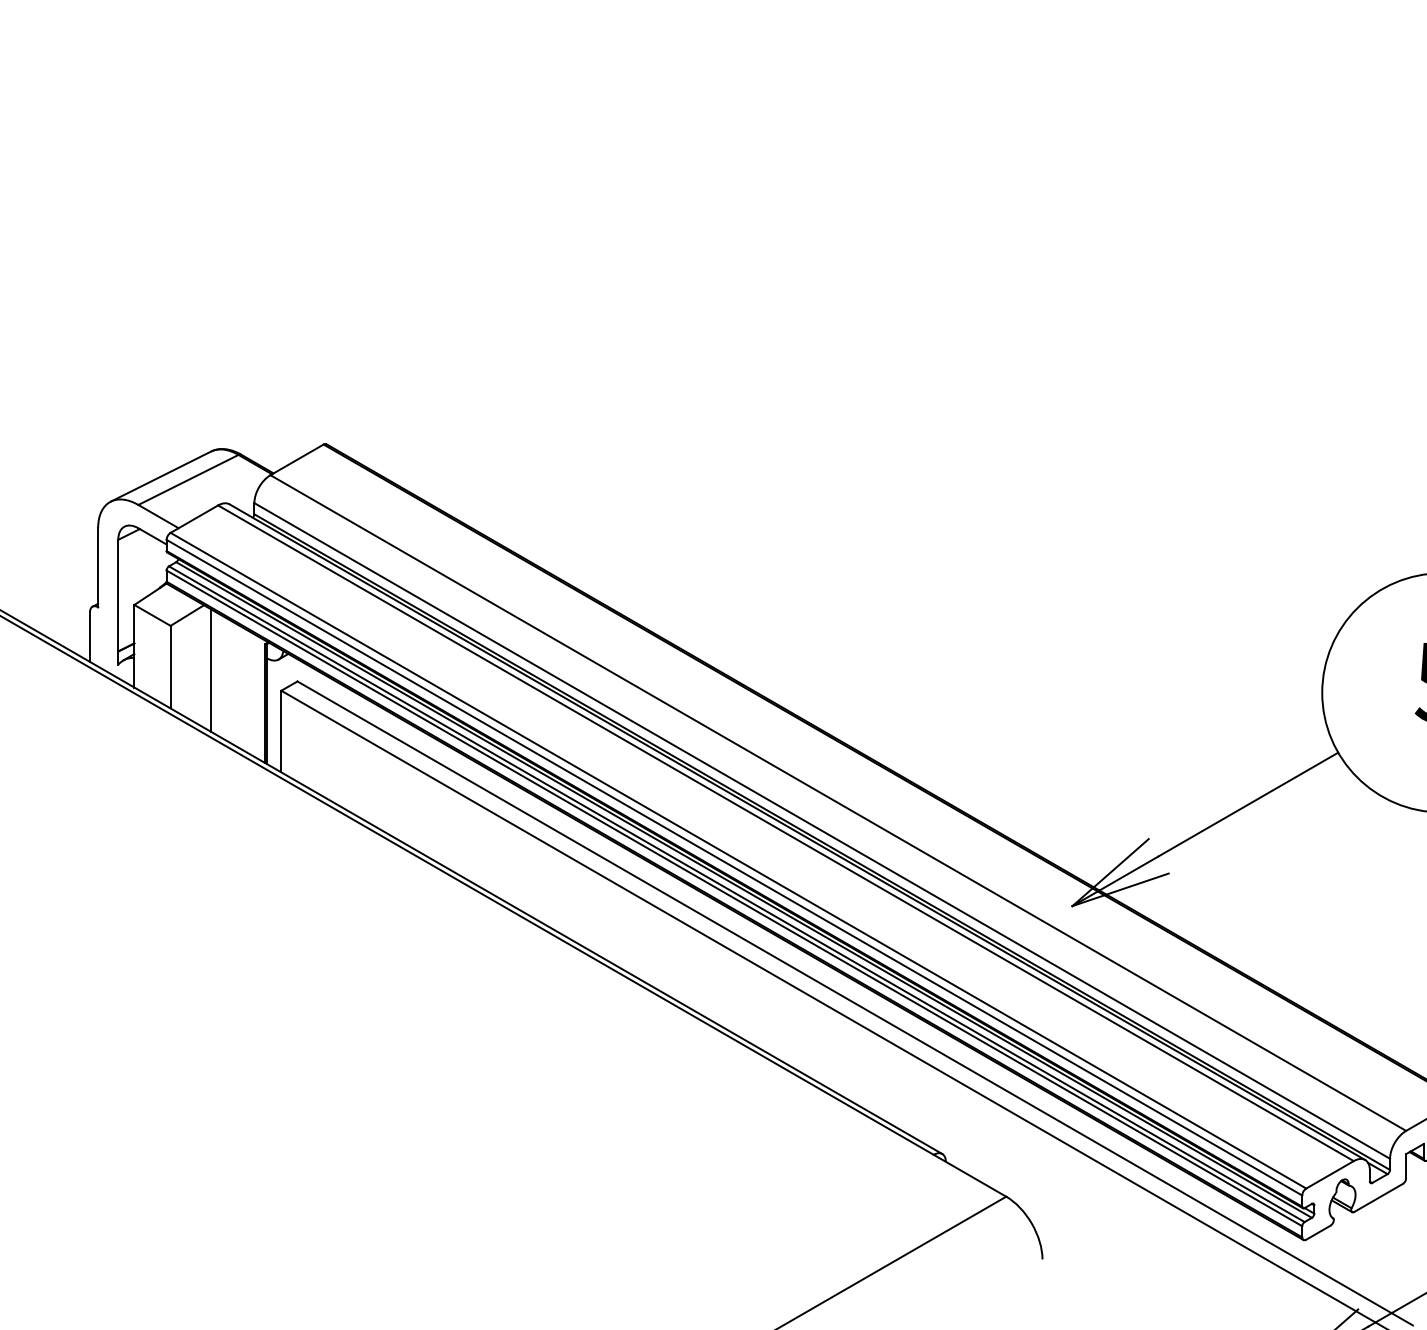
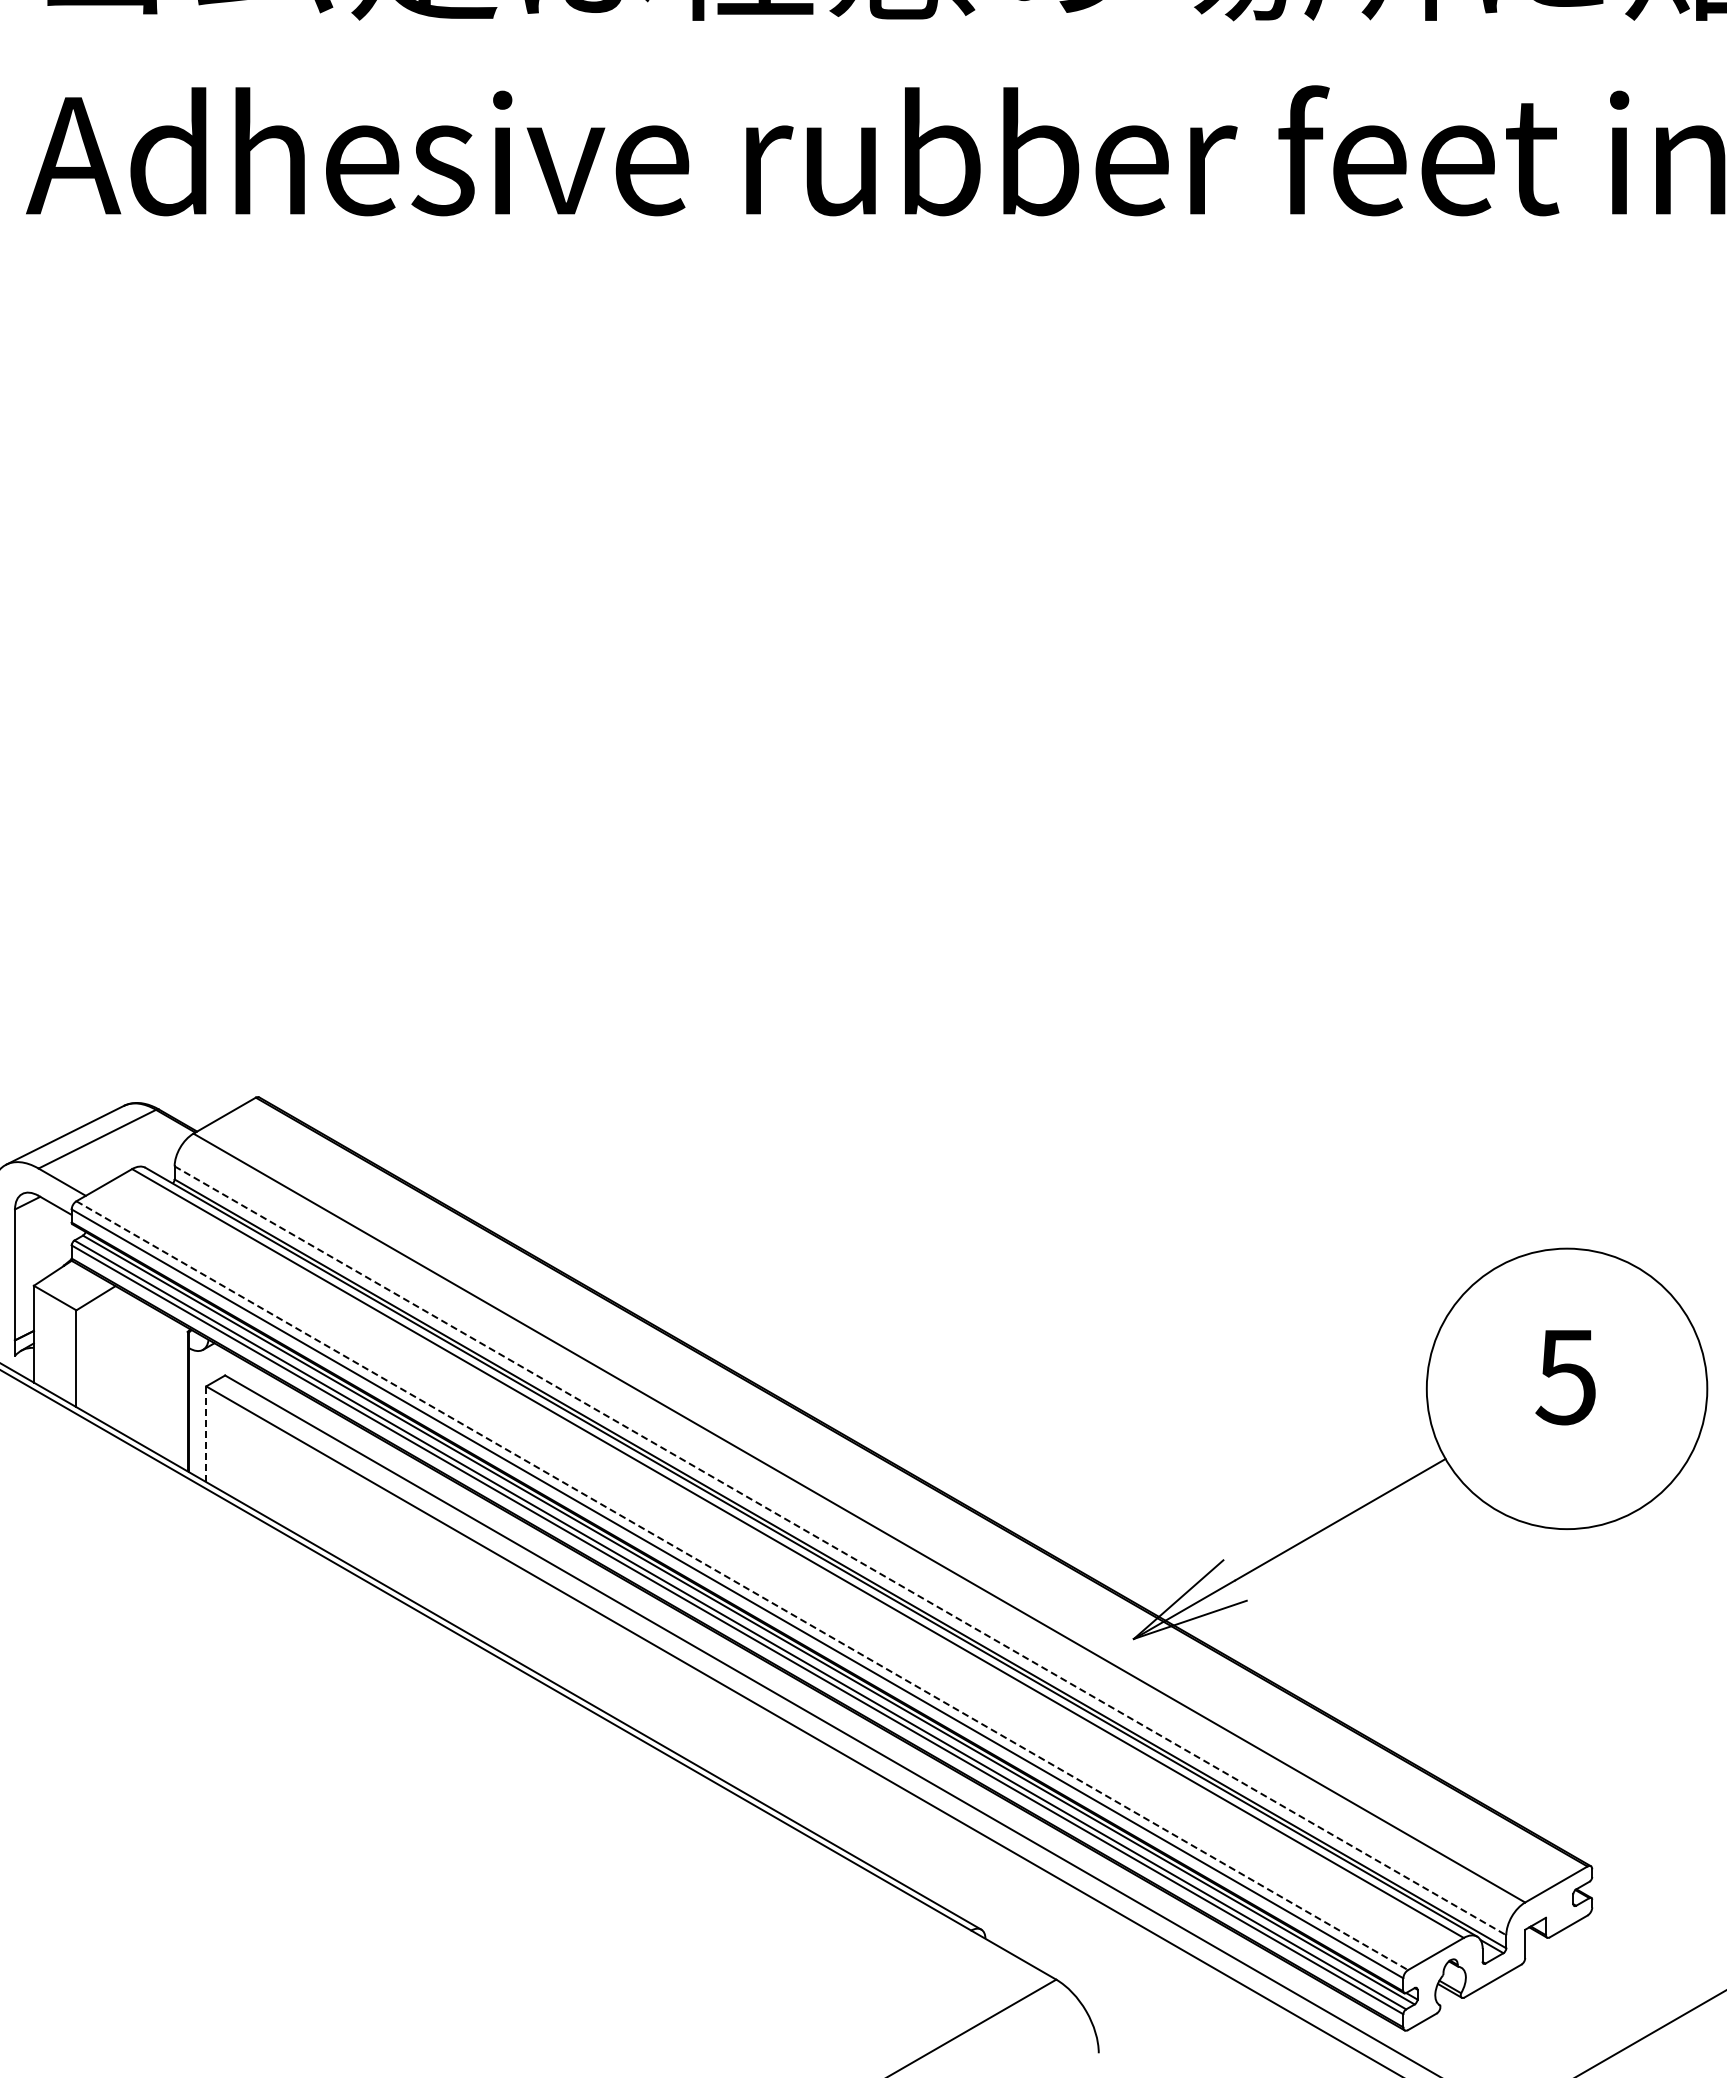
line: (210, 670) -> (123, 1362), removed
line: (281, 731) -> (206, 1434), solid -> dashed
line: (822, 830) -> (840, 1550), solid -> dashed
line: (738, 860) -> (742, 1585), solid -> dashed

